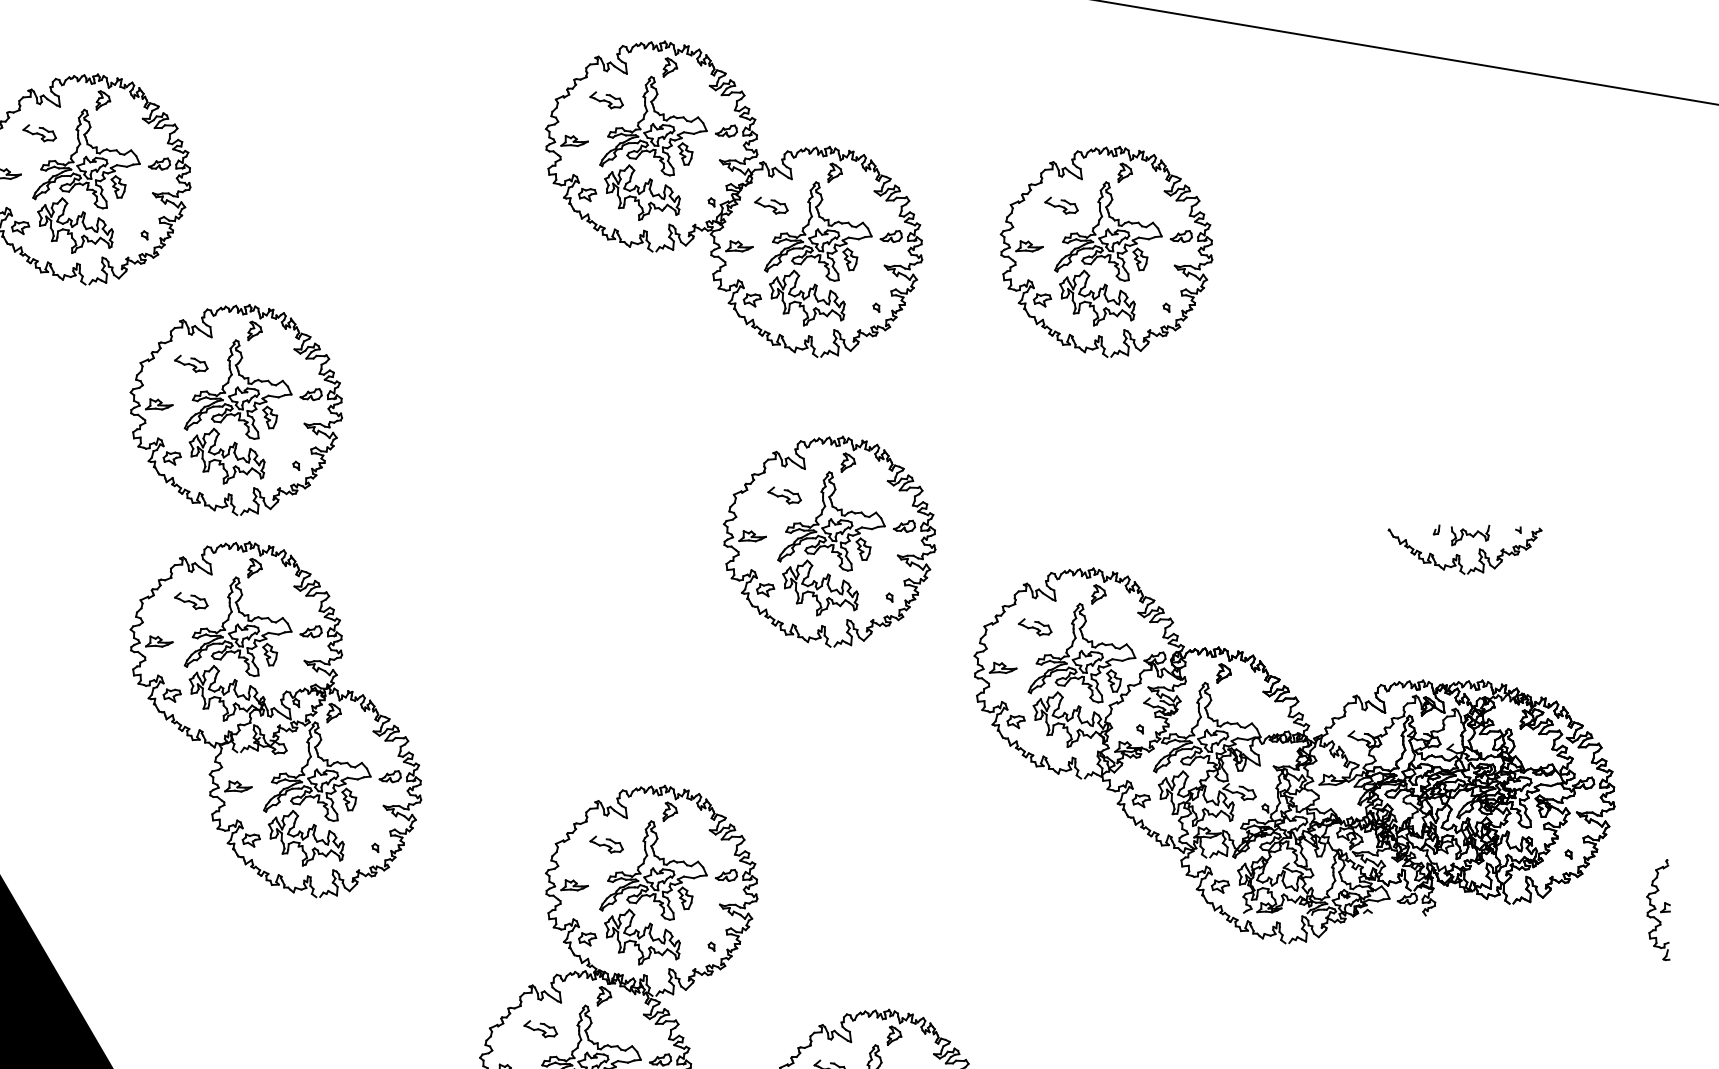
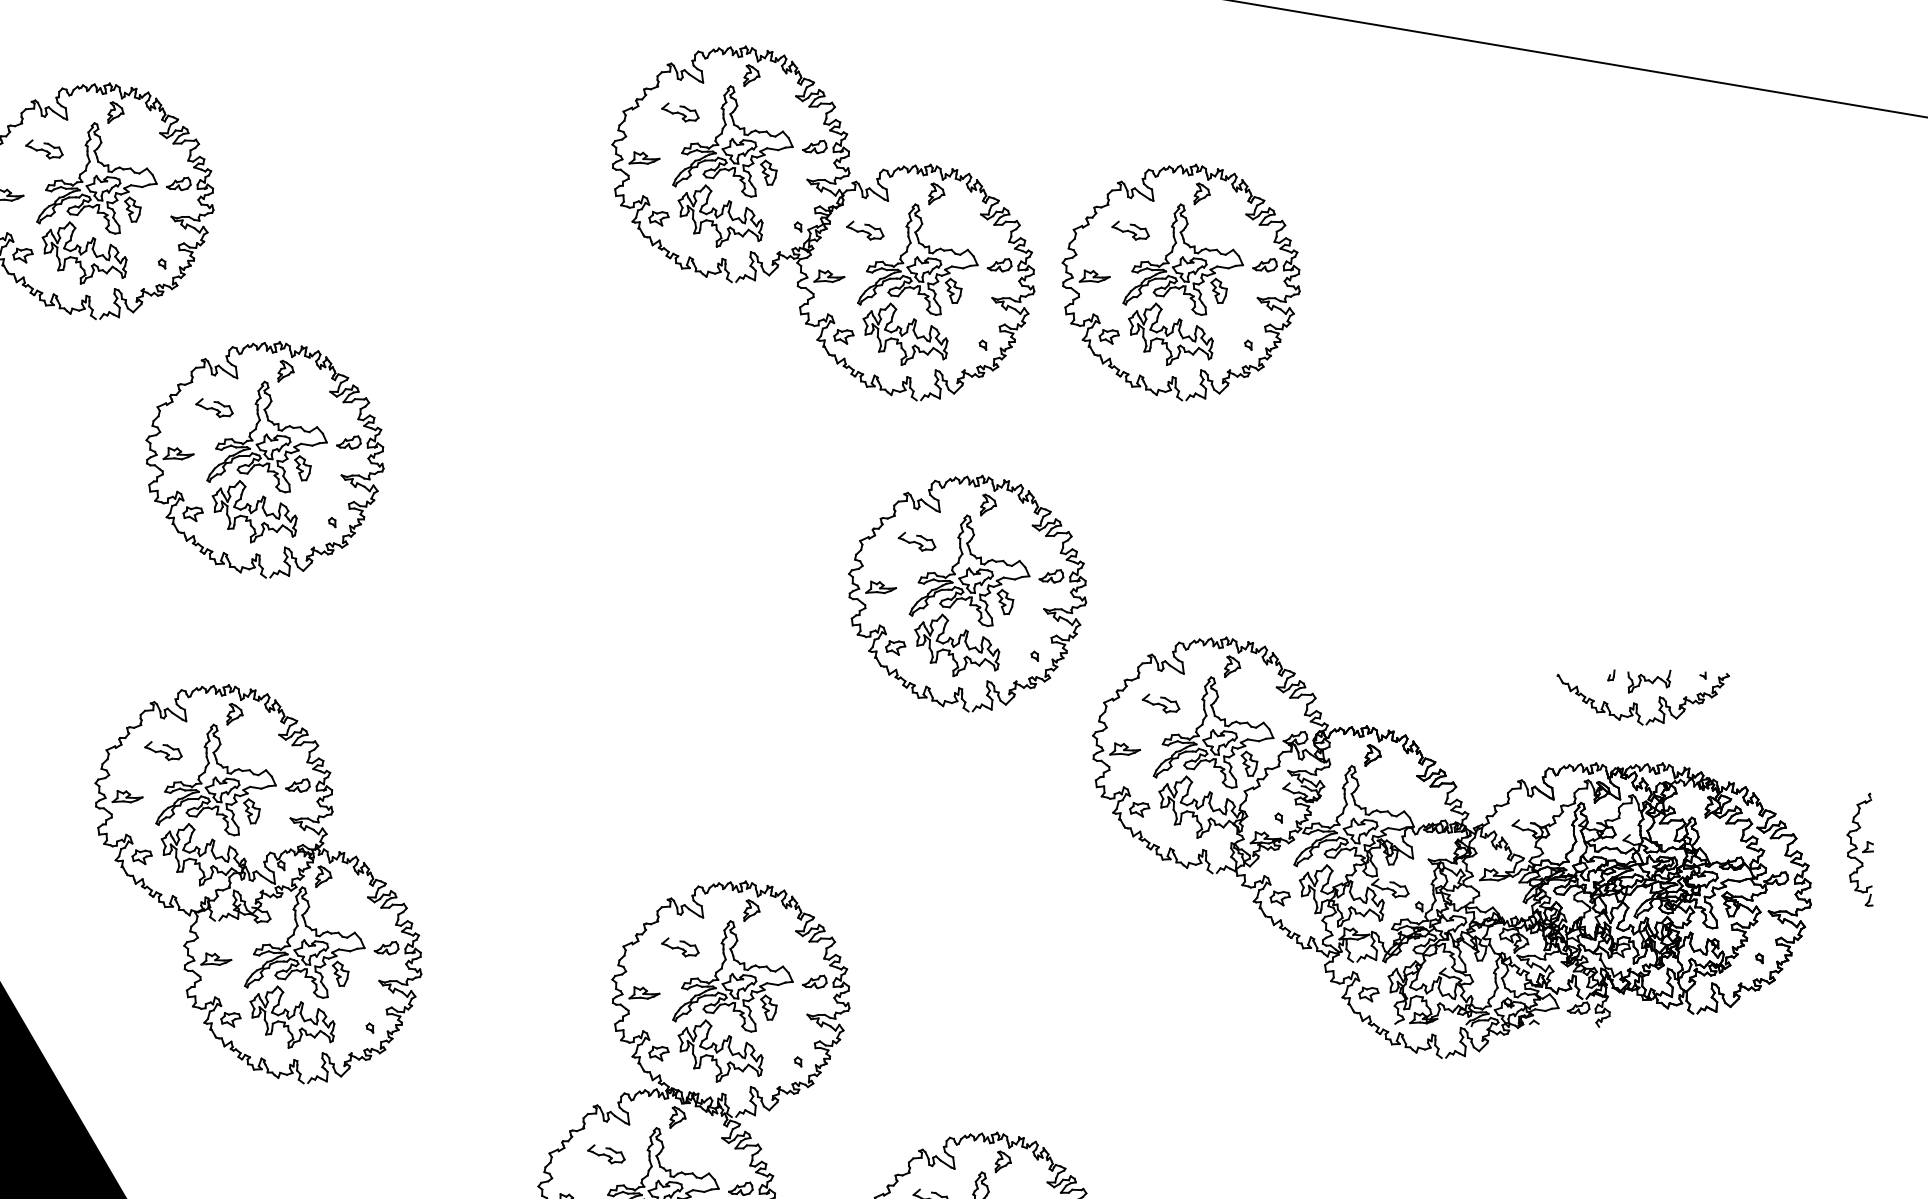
part: (1105, 251) -> (1180, 282), moved
part: (829, 541) -> (967, 593), moved
part: (1459, 555) -> (1637, 703), moved
part: (276, 719) -> (258, 884), moved
part: (1657, 909) -> (1859, 849), moved

